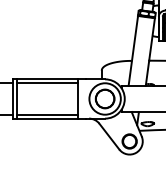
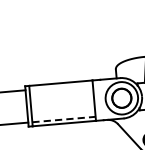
line: (47, 83) -> (61, 87), removed
line: (47, 114) -> (63, 119), solid -> dashed

